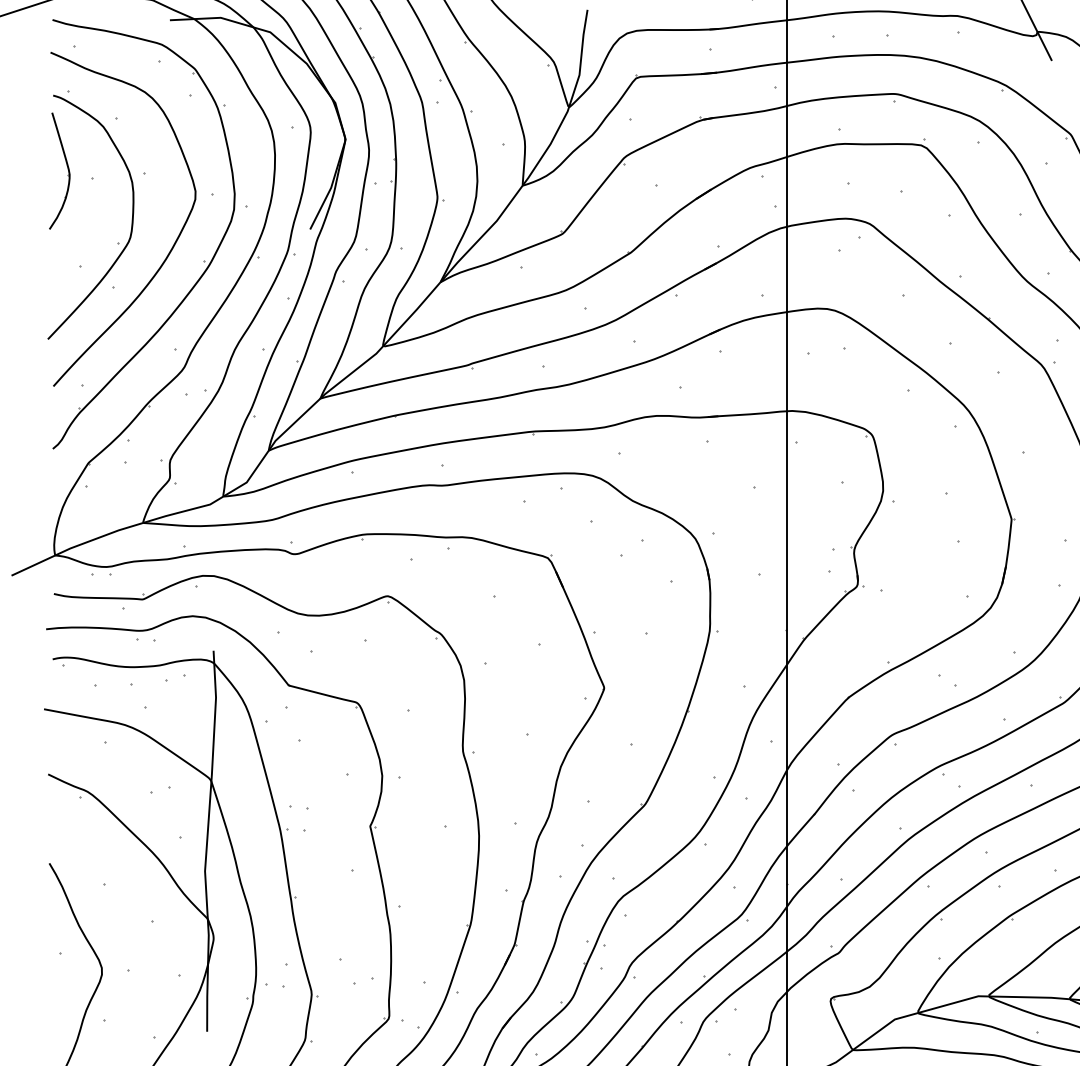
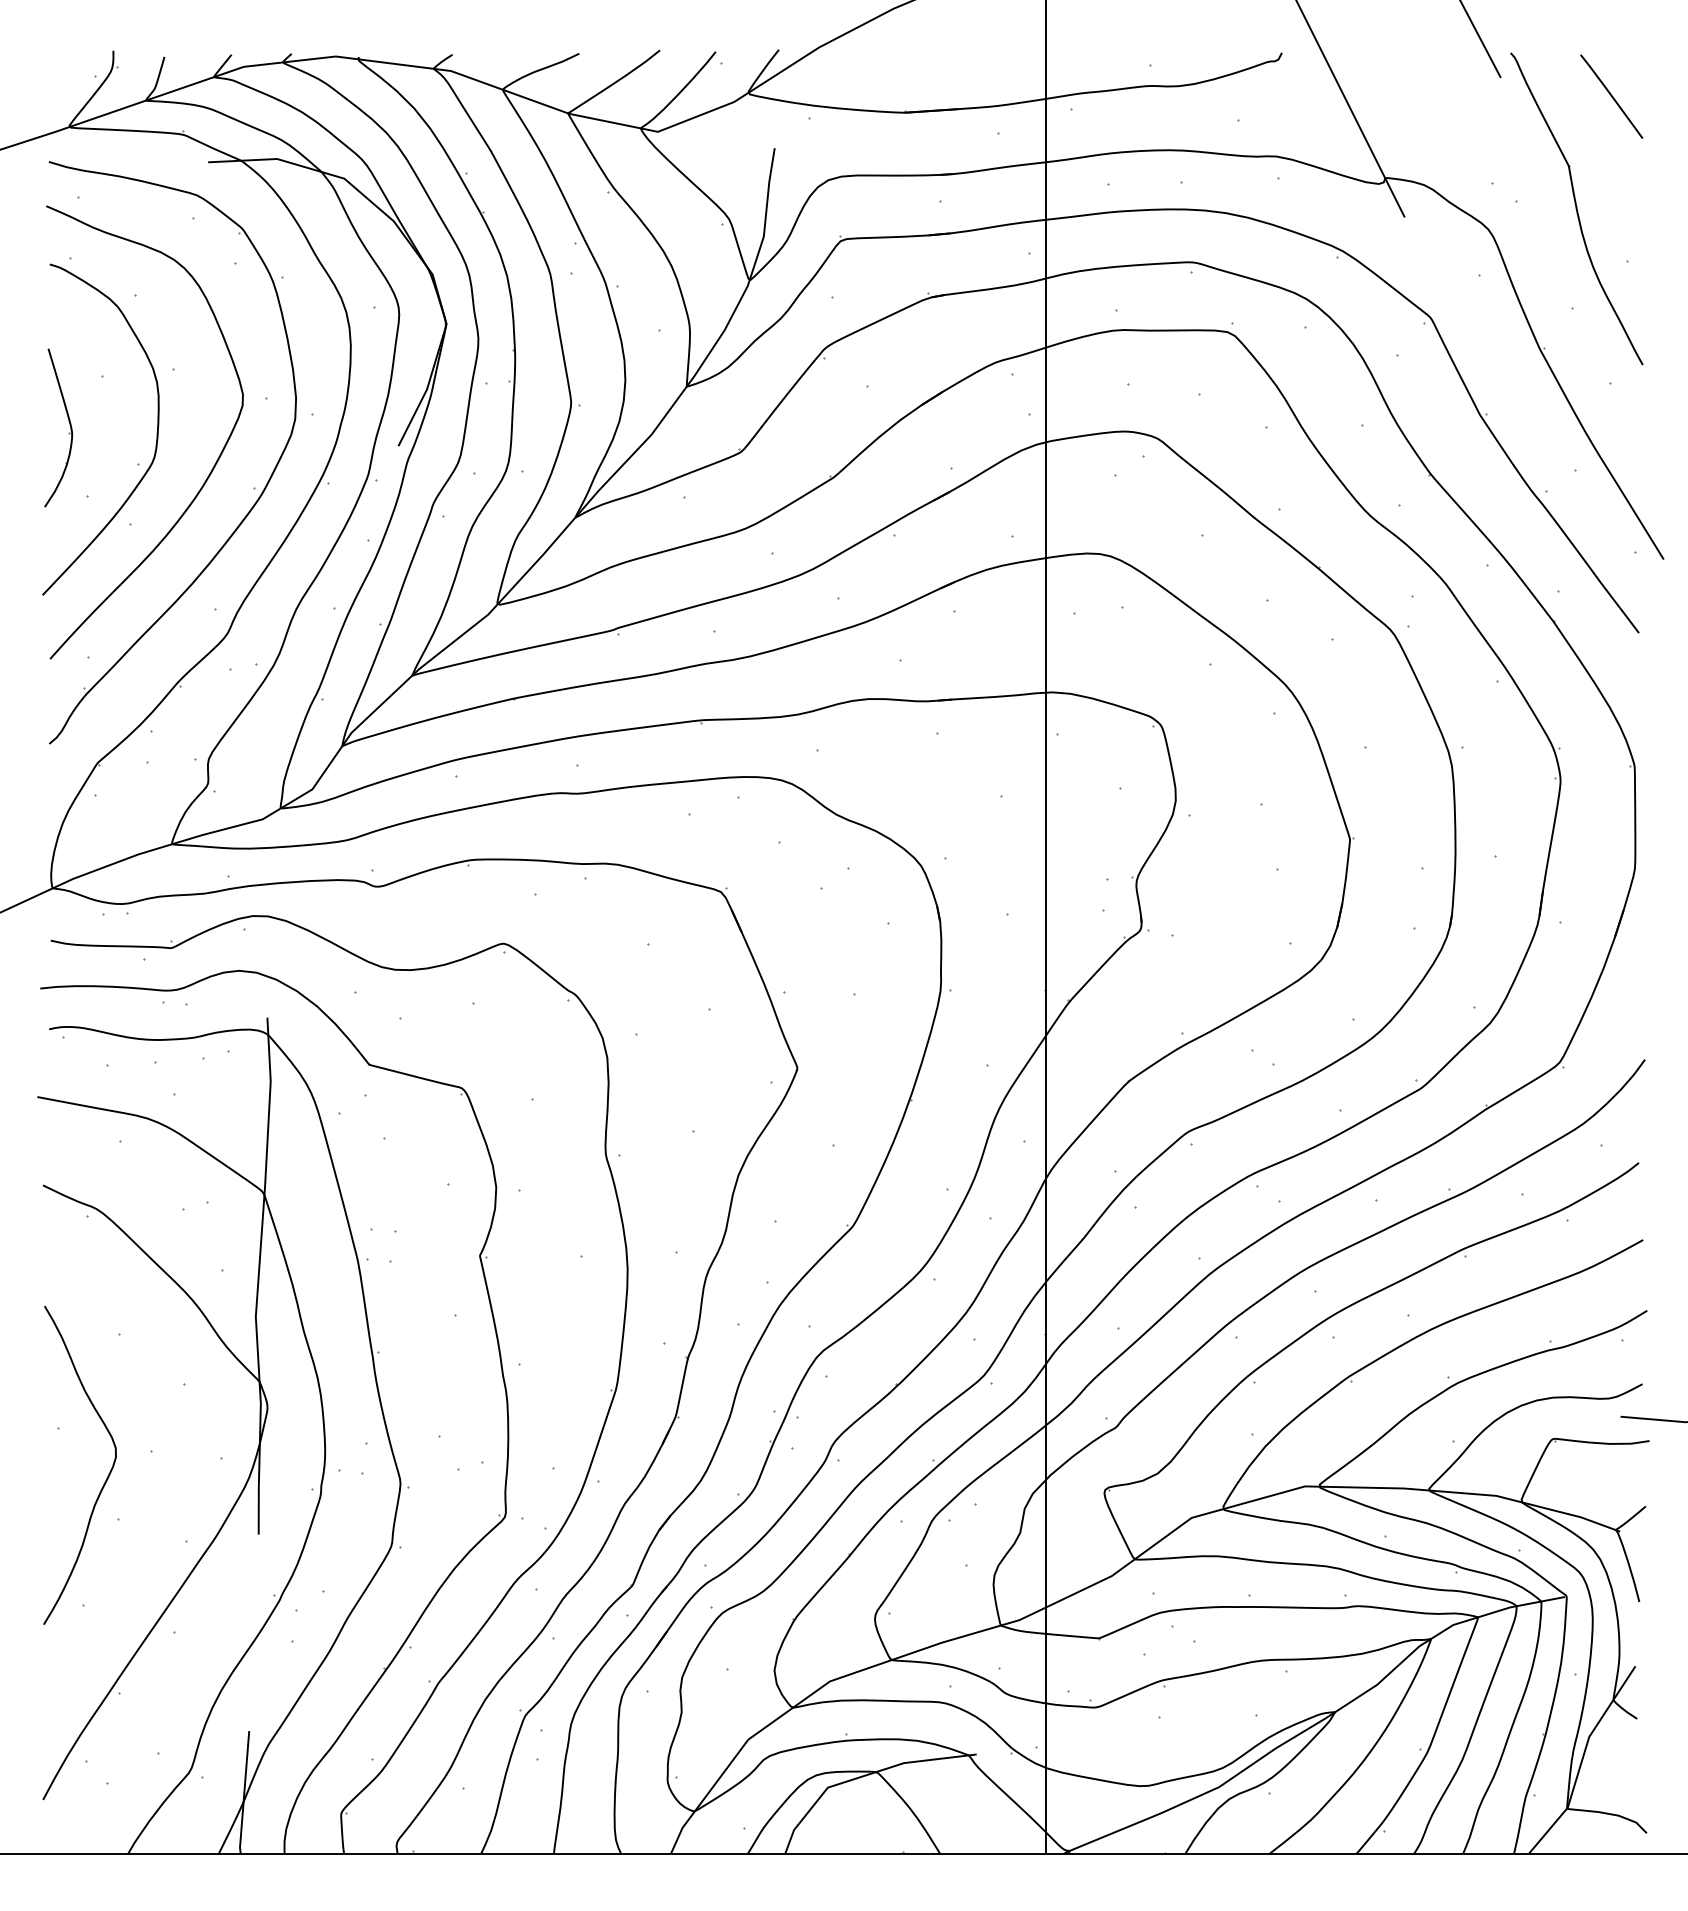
part: (67, 169) -> (69, 425), moved

